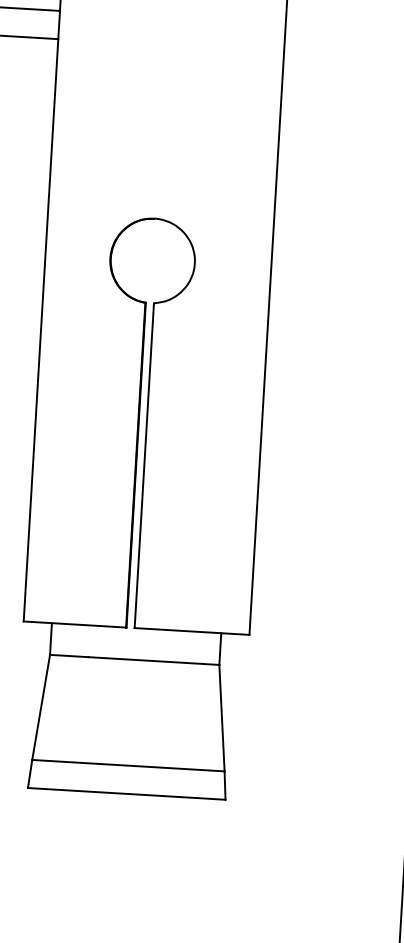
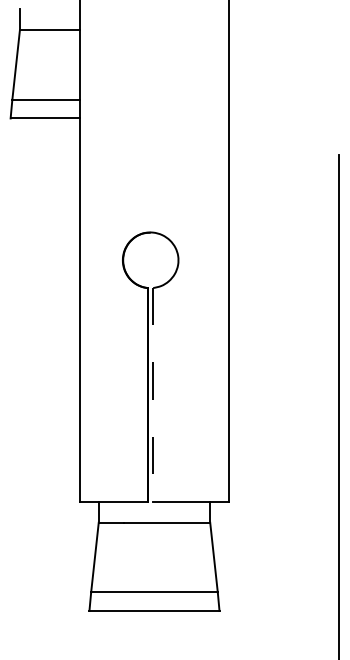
line: (144, 465) -> (153, 394), solid -> dashed

